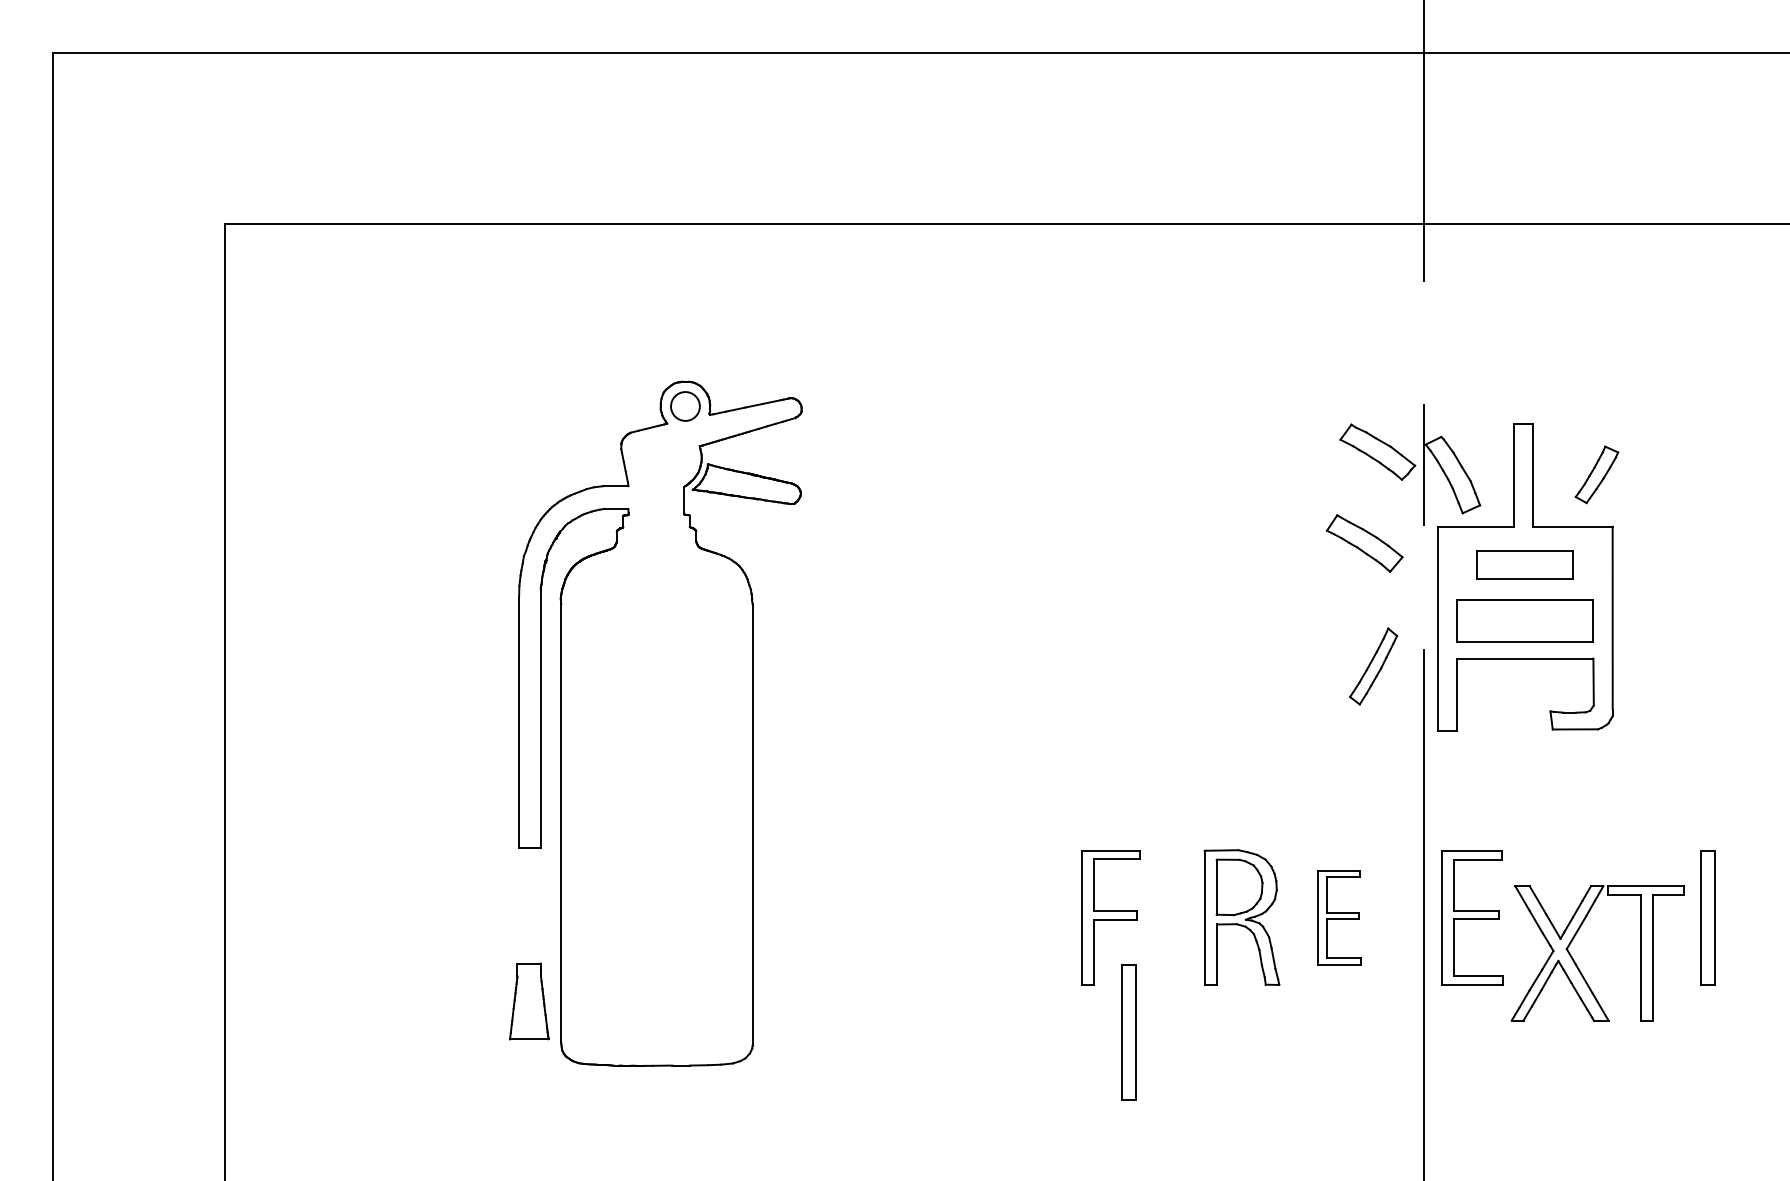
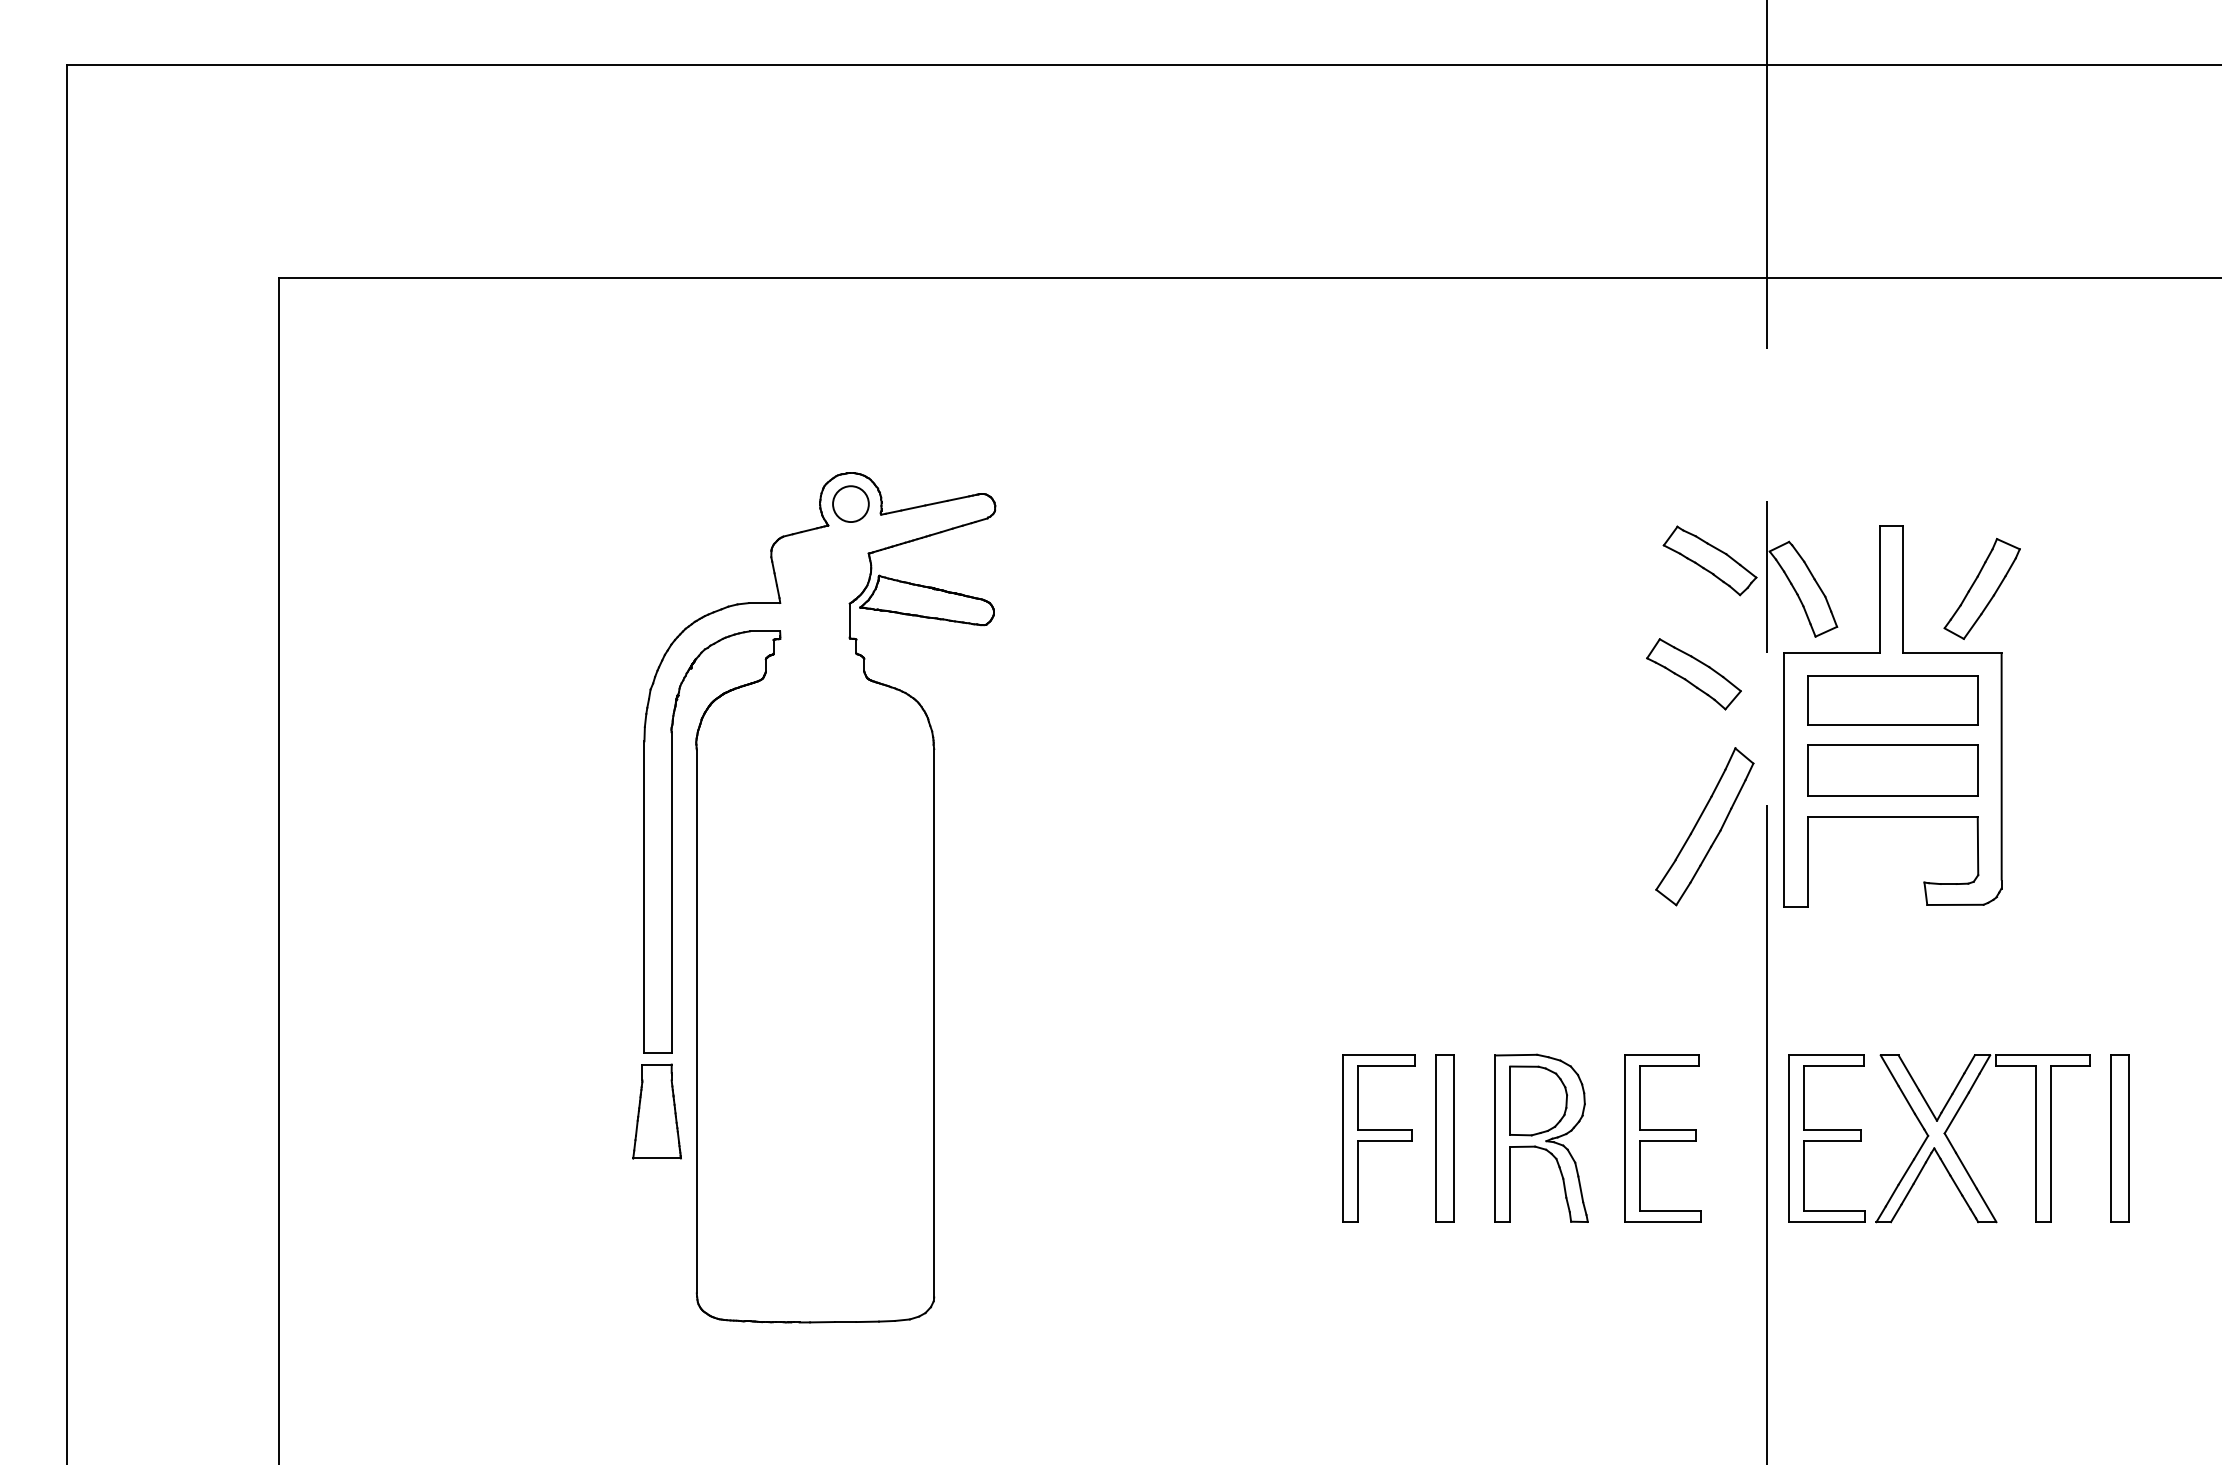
part: (1596, 474) -> (1981, 588), size x1.43
part: (1524, 564) -> (1892, 700), size x1.43
part: (1373, 666) -> (1704, 826), size x1.67
part: (1339, 917) -> (1662, 1138), size x1.43
part: (1576, 963) -> (1956, 1151), moved
part: (528, 1001) -> (656, 1111), moved
part: (1129, 1032) -> (1444, 1138), moved

